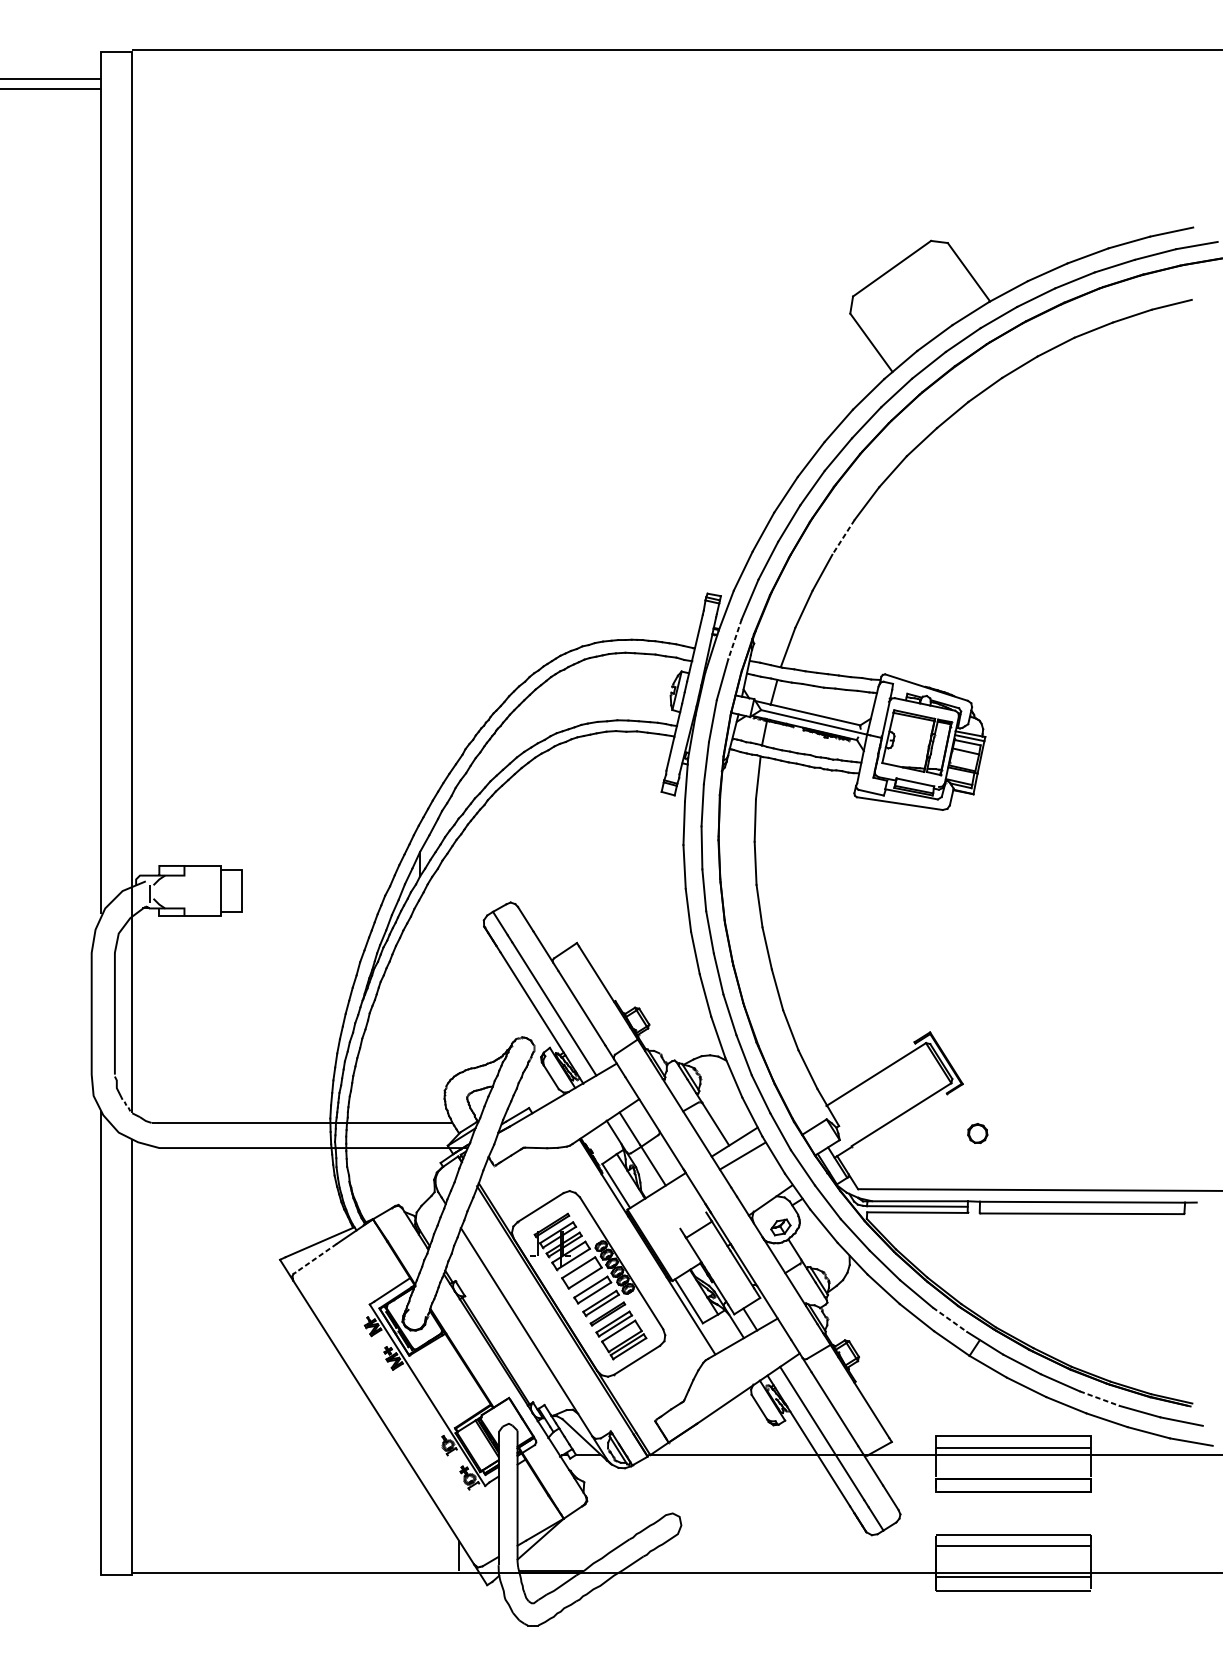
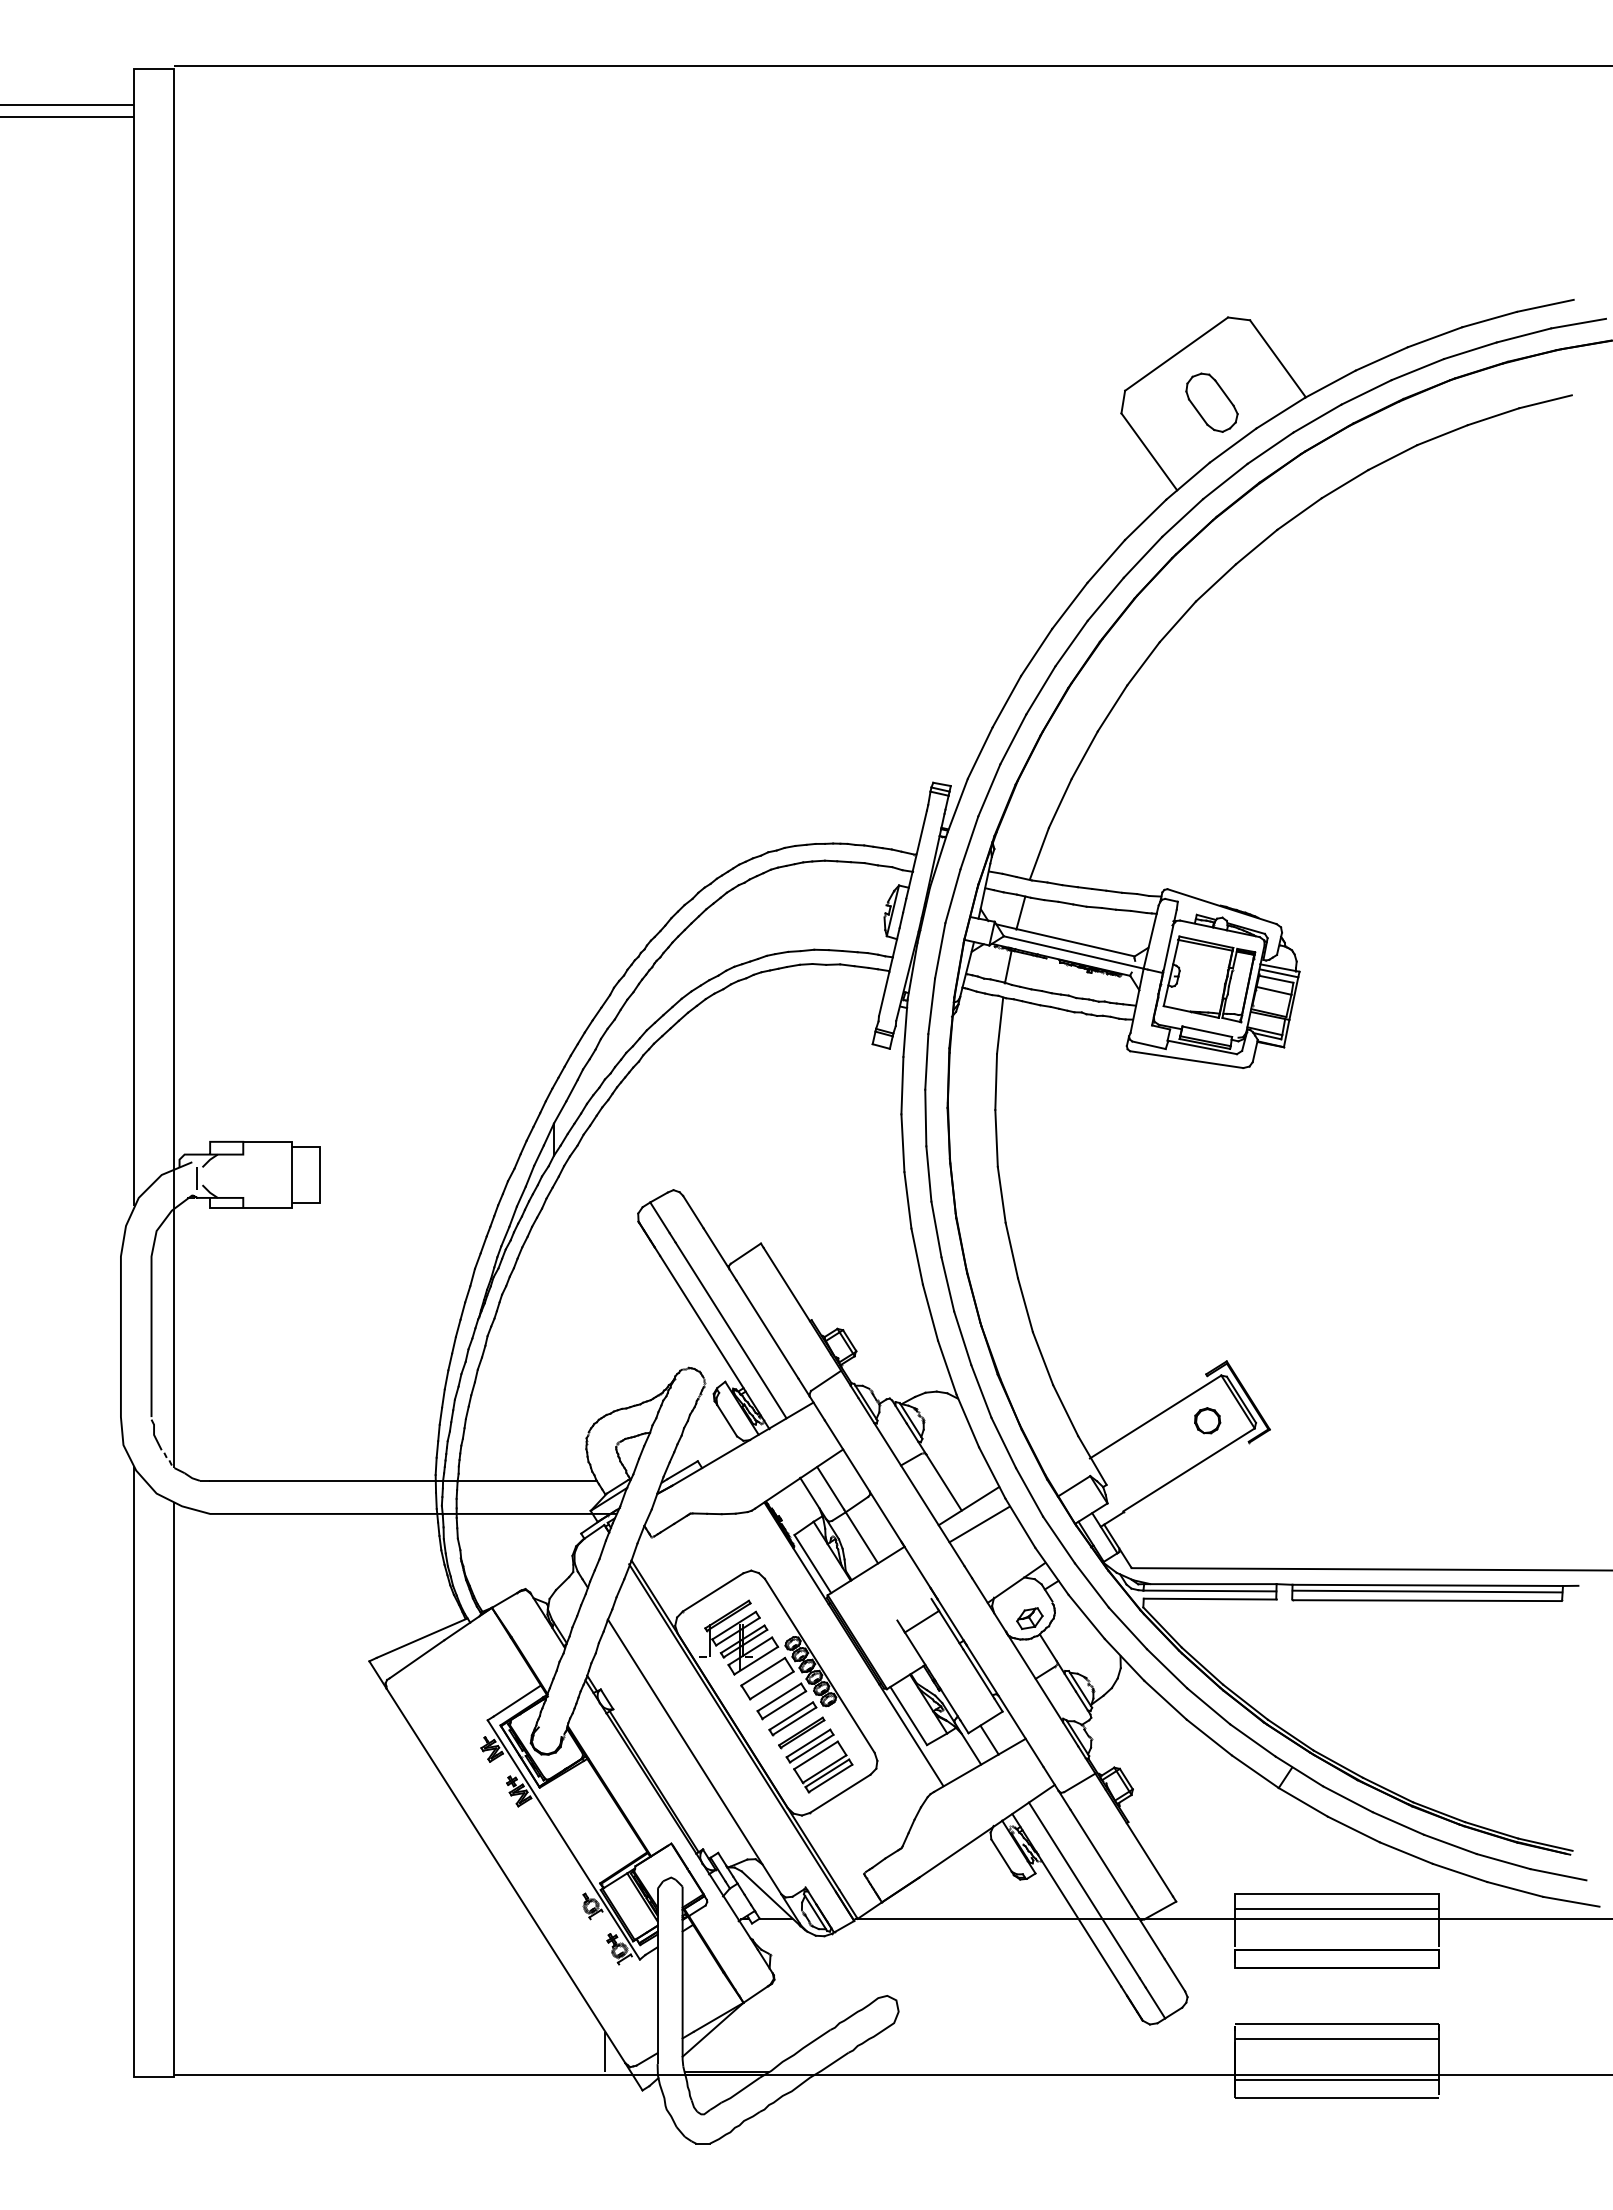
part: (918, 305) -> (1211, 402), added
line: (843, 537) -> (1112, 708), dashed -> solid
line: (735, 638) -> (969, 842), dashed -> solid
part: (977, 1133) -> (1207, 1420), moved
line: (1082, 1206) -> (1427, 1591), added
line: (315, 1258) -> (416, 1659), dashed -> solid
line: (949, 1319) -> (1252, 1740), dashed -> solid
line: (1099, 1398) -> (1450, 1844), dashed -> solid

